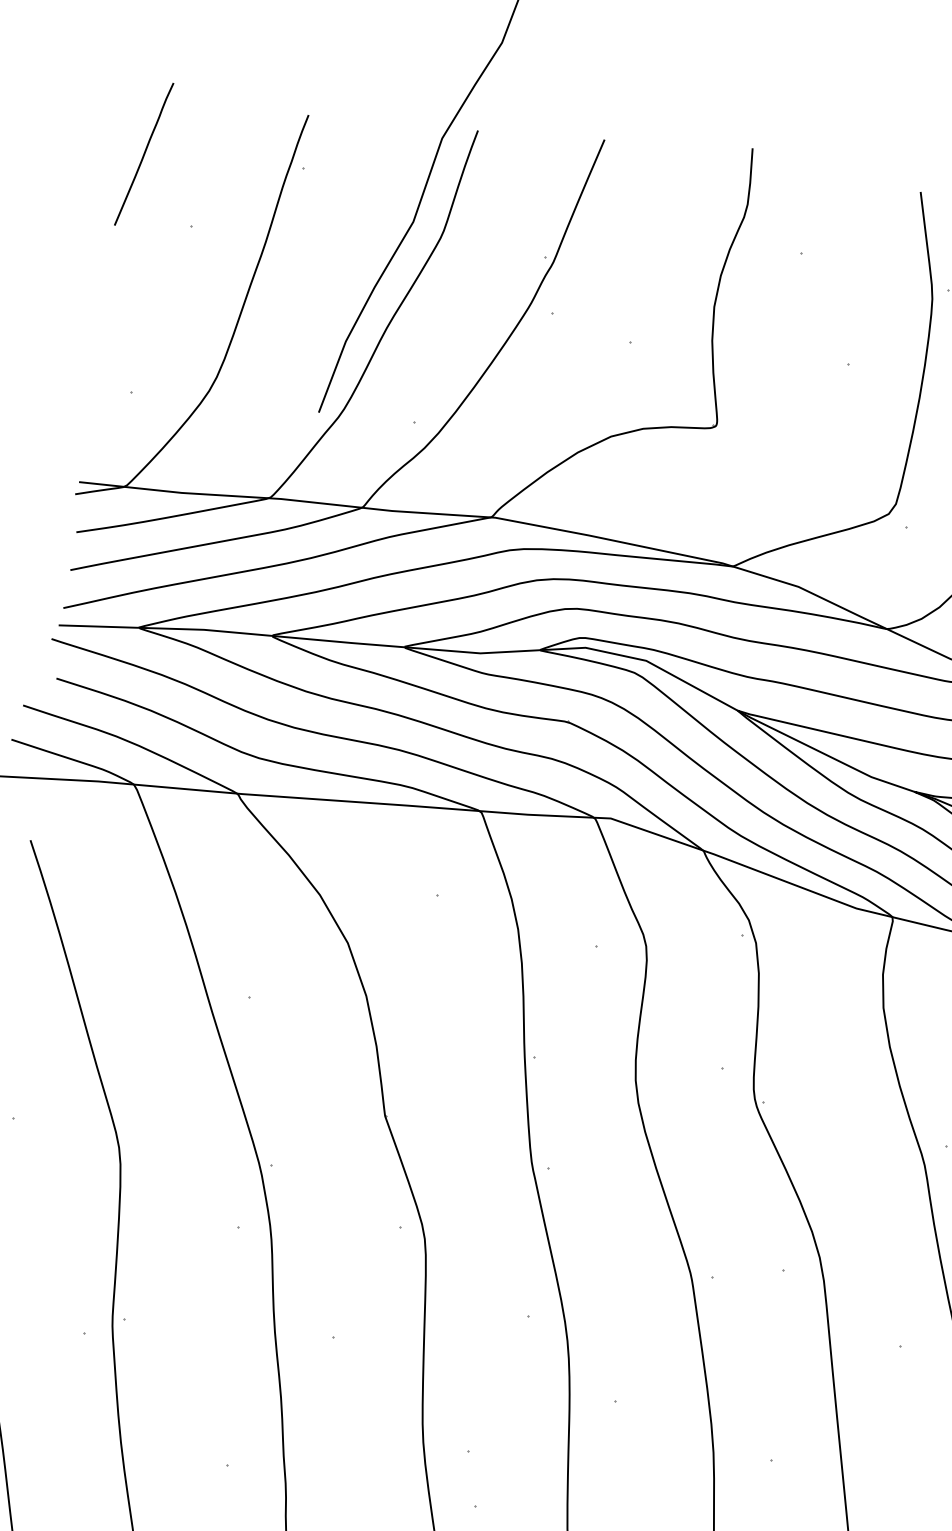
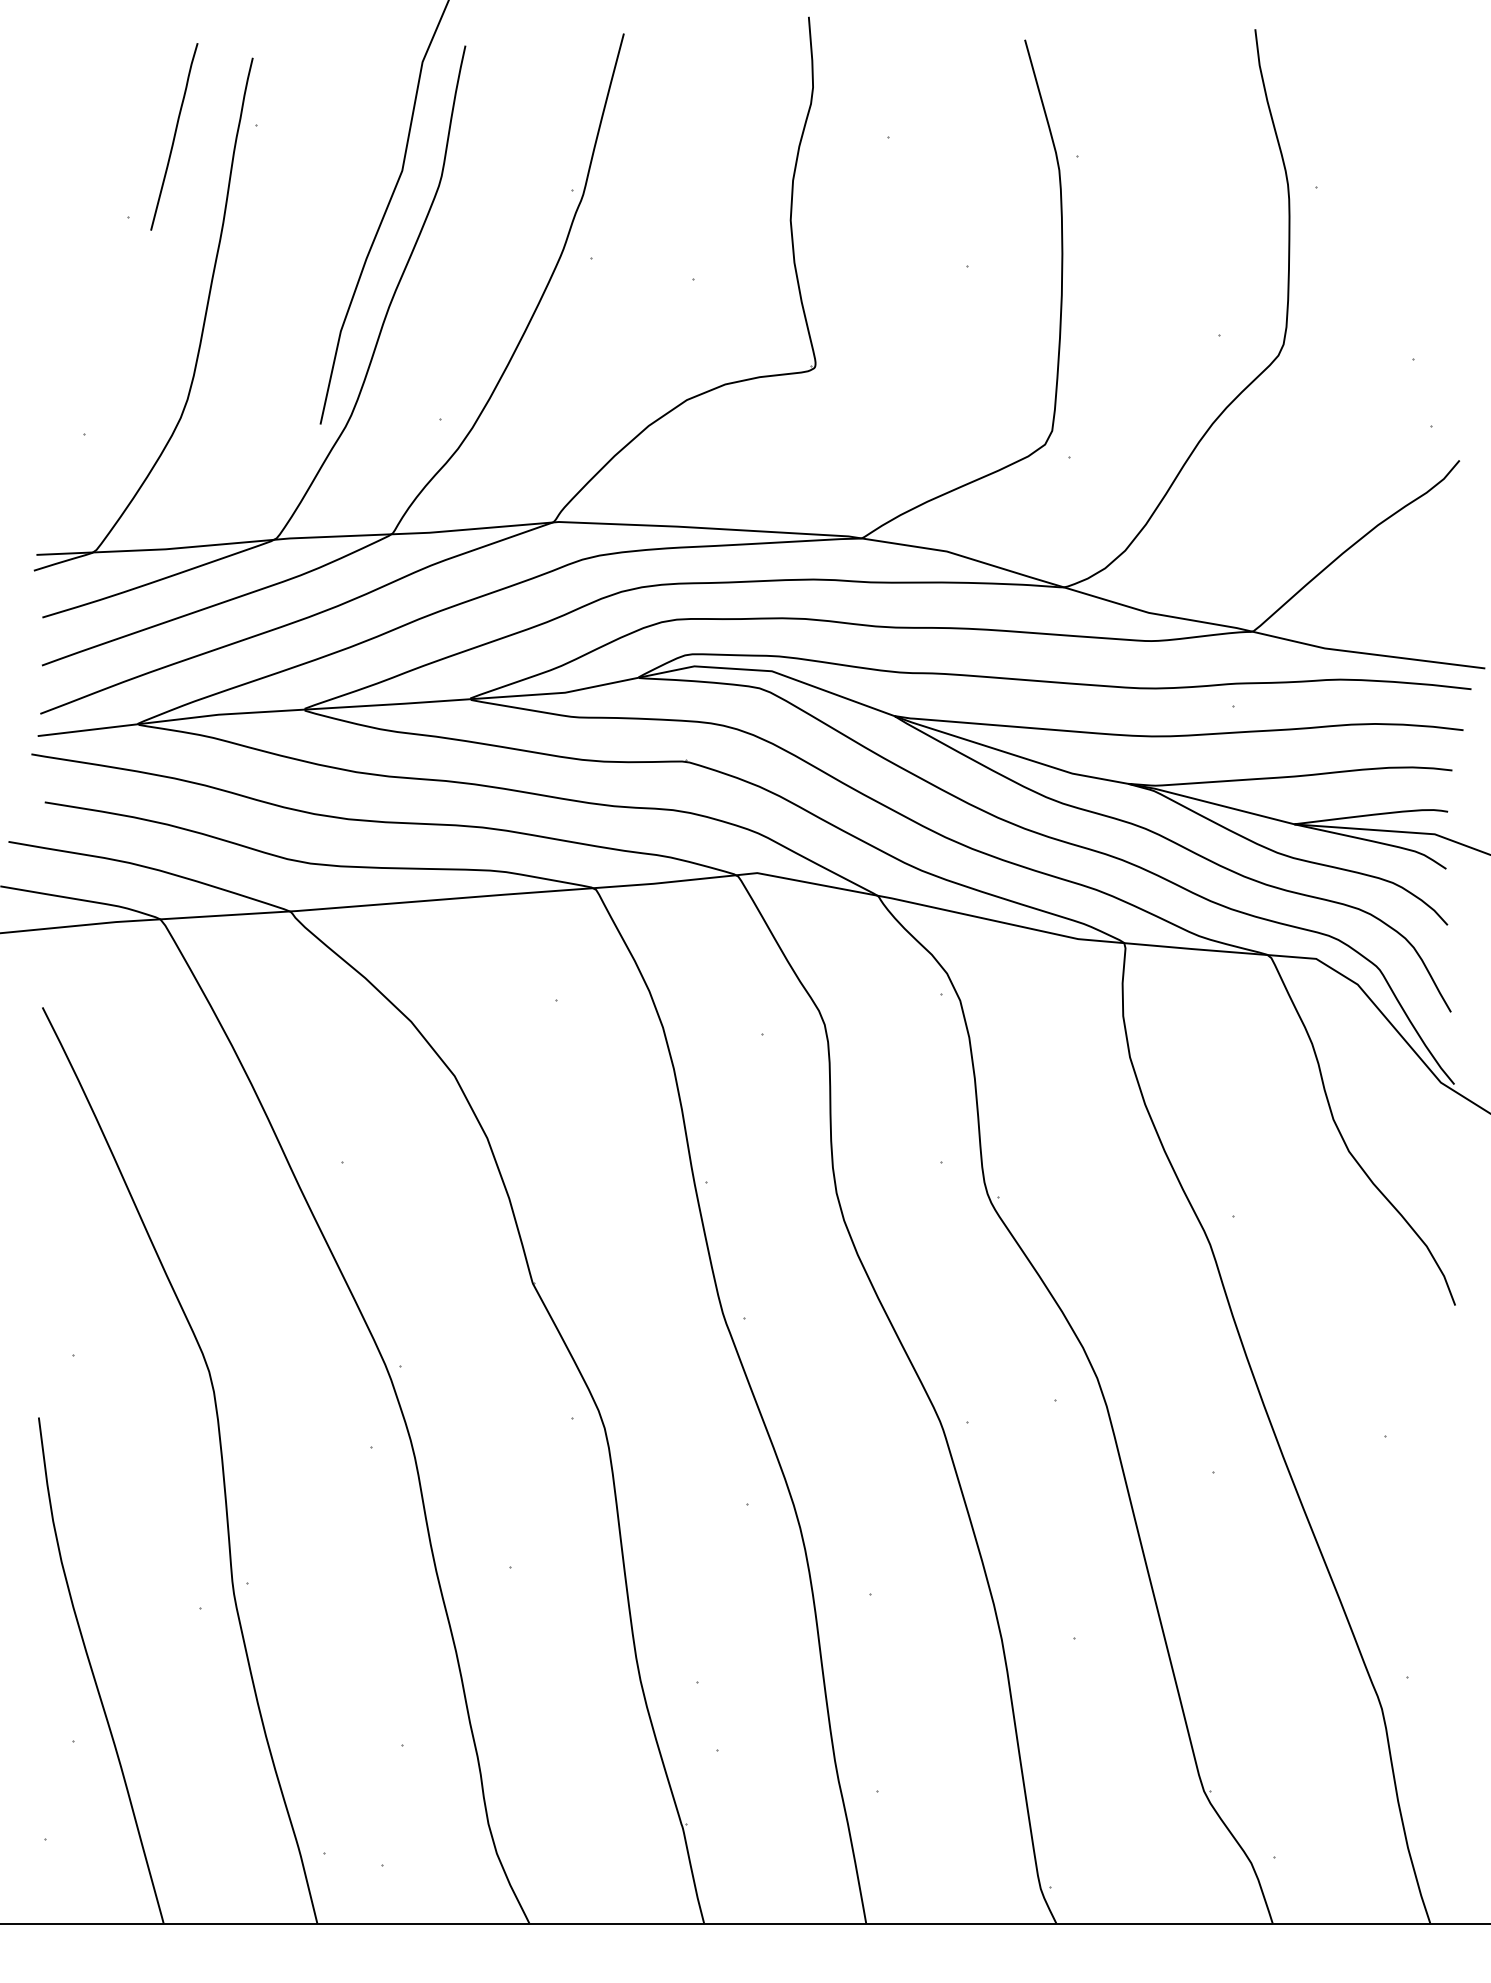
line: (144, 153) -> (174, 136), moved

